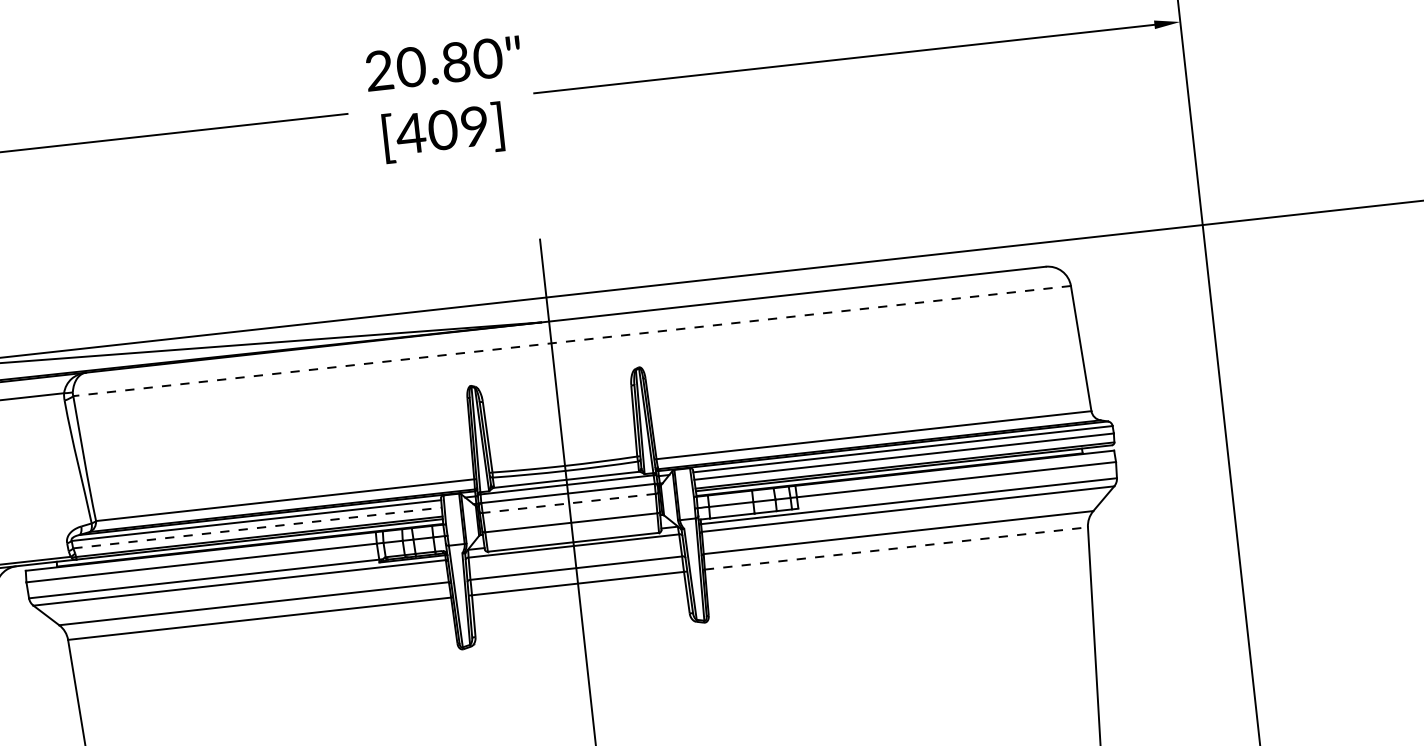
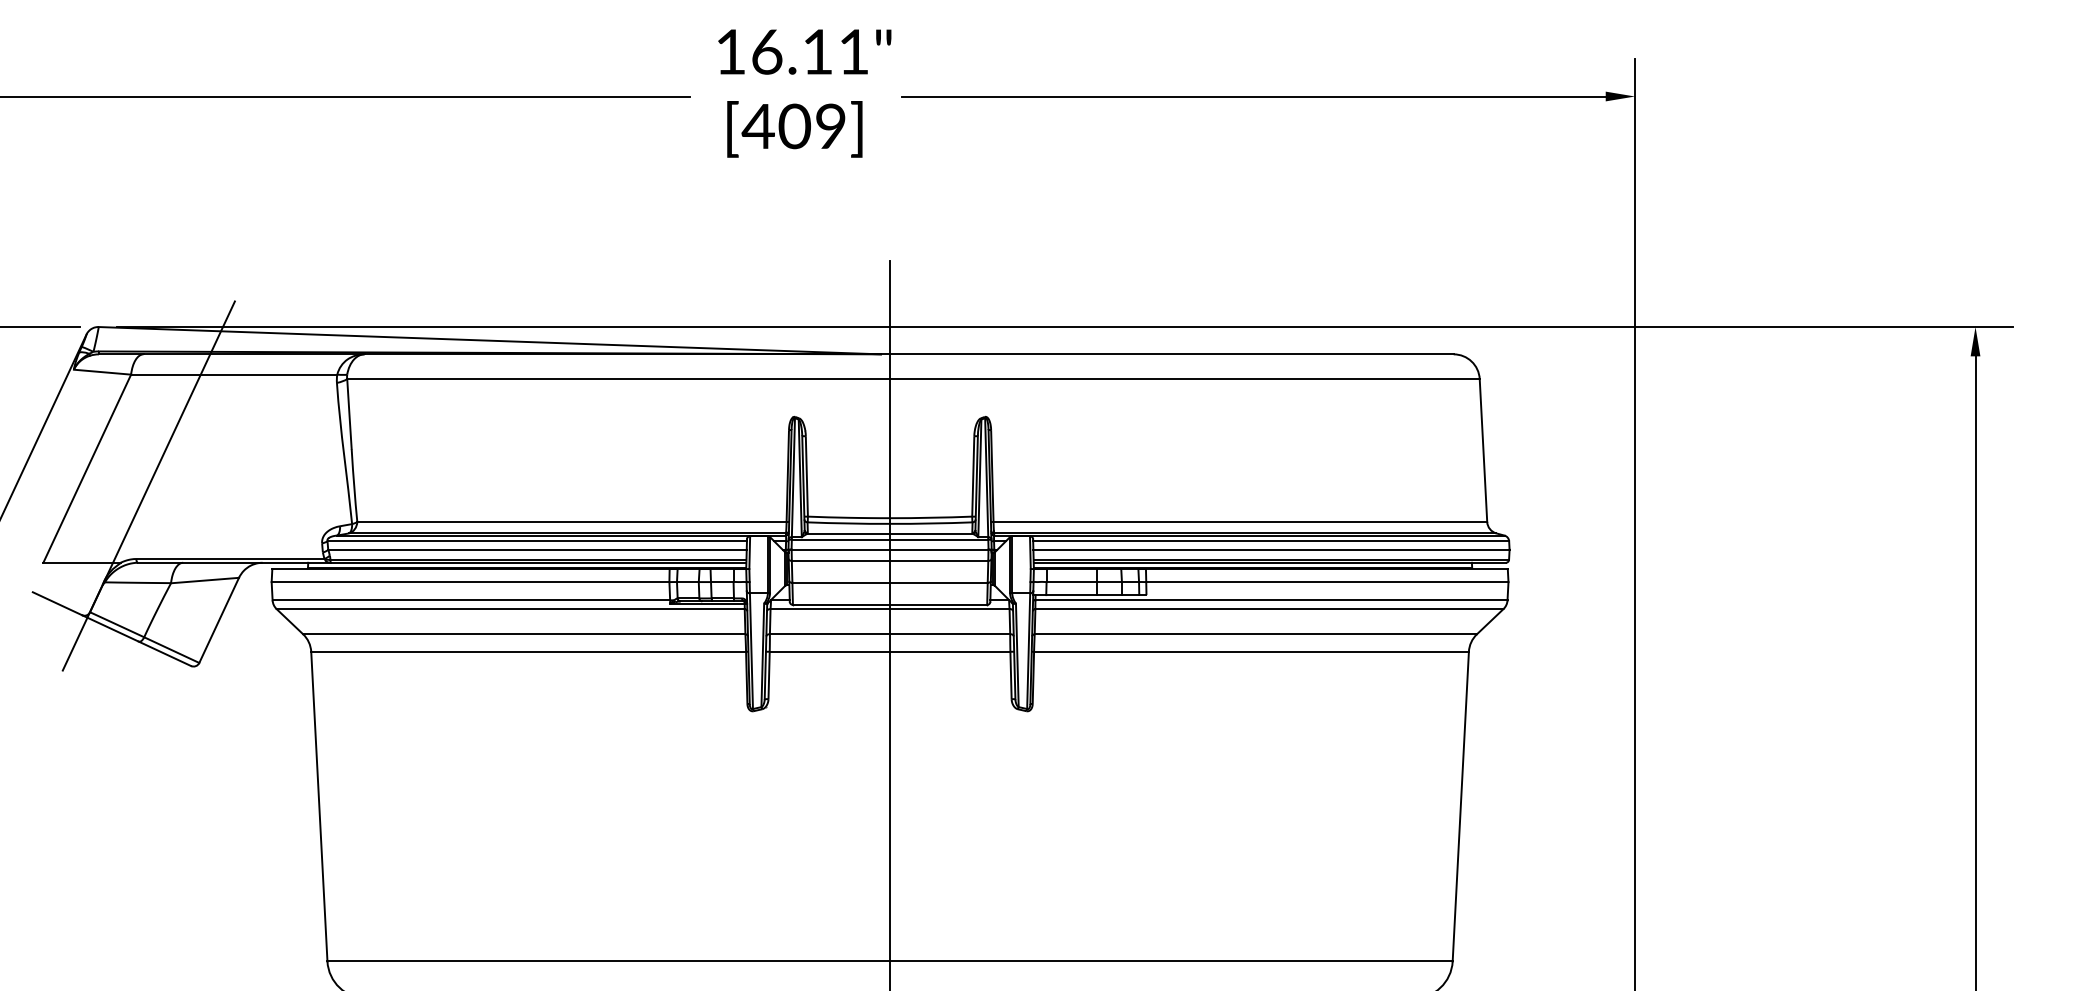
text: (433, 64) -> (792, 51), 20.80" -> 16.11"
line: (571, 341) -> (912, 379), dashed -> solid
line: (568, 503) -> (889, 560), dashed -> solid
line: (258, 527) -> (538, 549), dashed -> solid
line: (896, 548) -> (1251, 651), dashed -> solid

